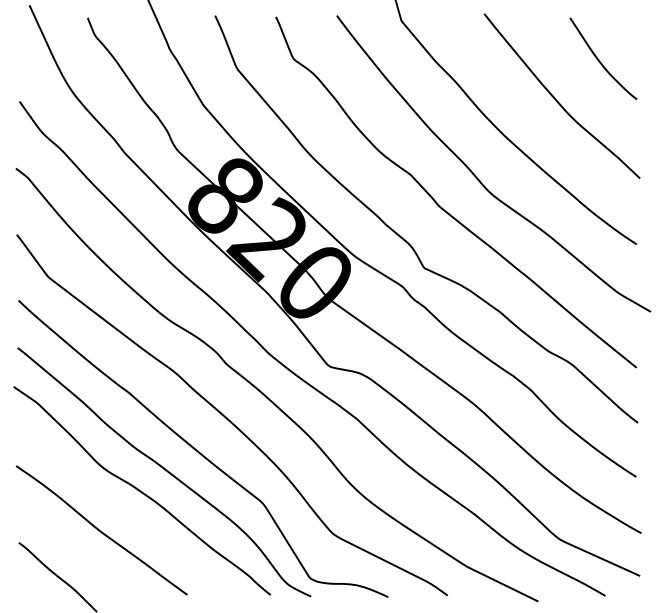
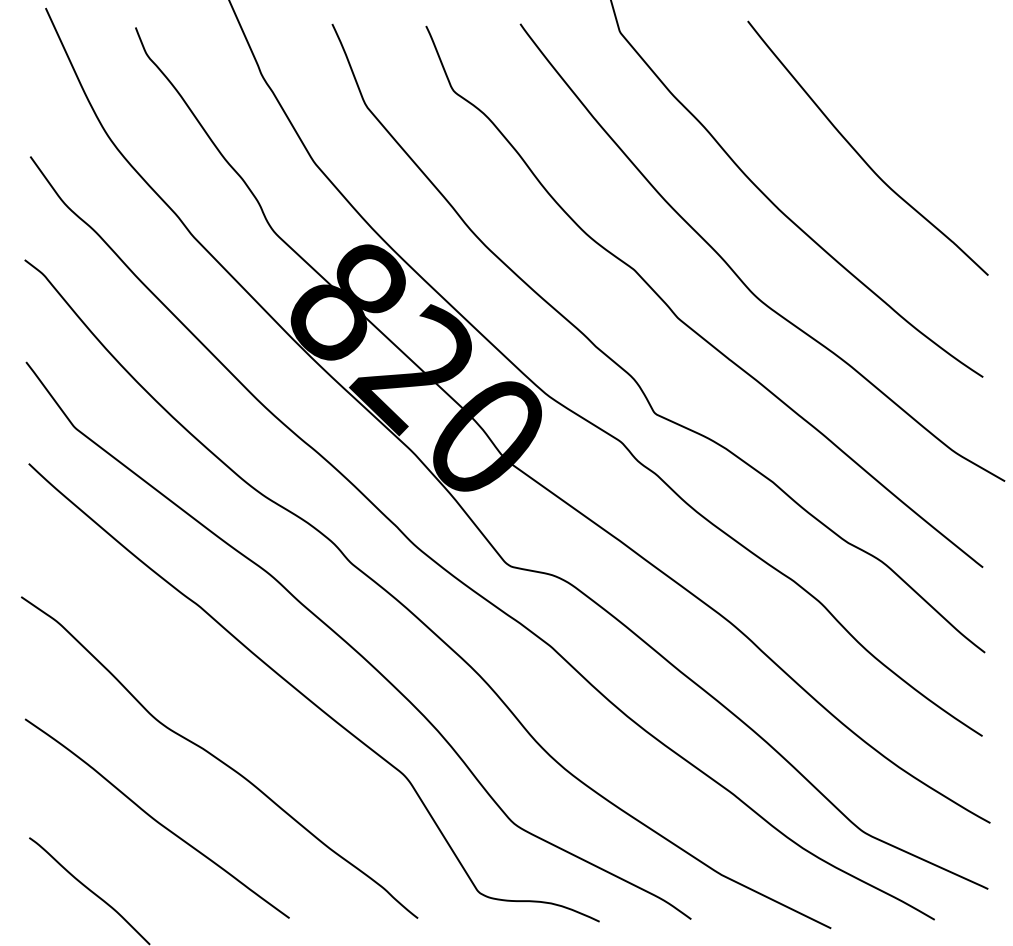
curve: (599, 59) -> (925, 91), removed
curve: (164, 470) -> (254, 726), removed

